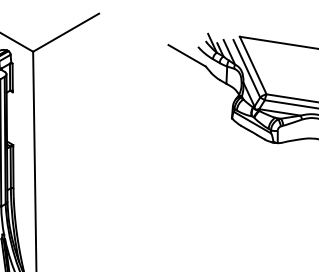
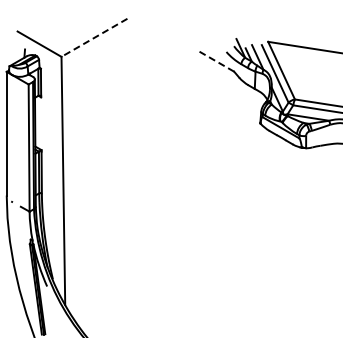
line: (66, 33) -> (94, 38), solid -> dashed
line: (187, 55) -> (215, 60), solid -> dashed

